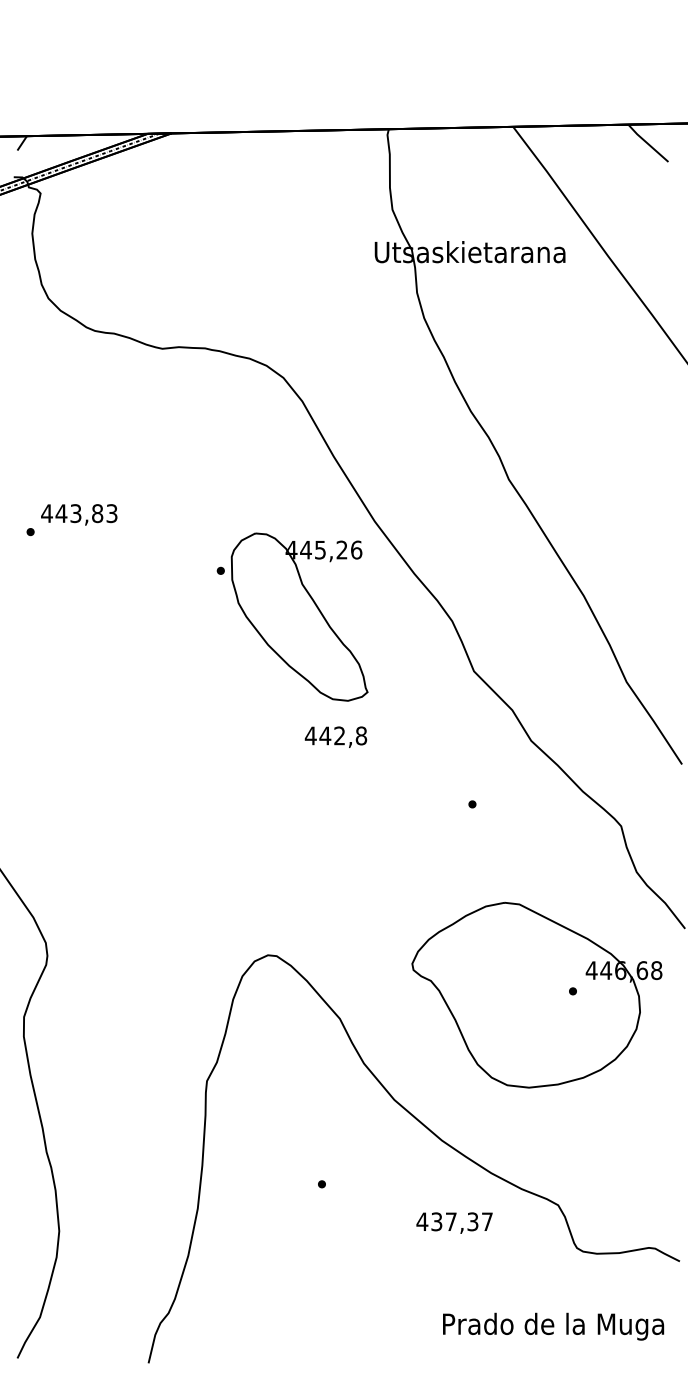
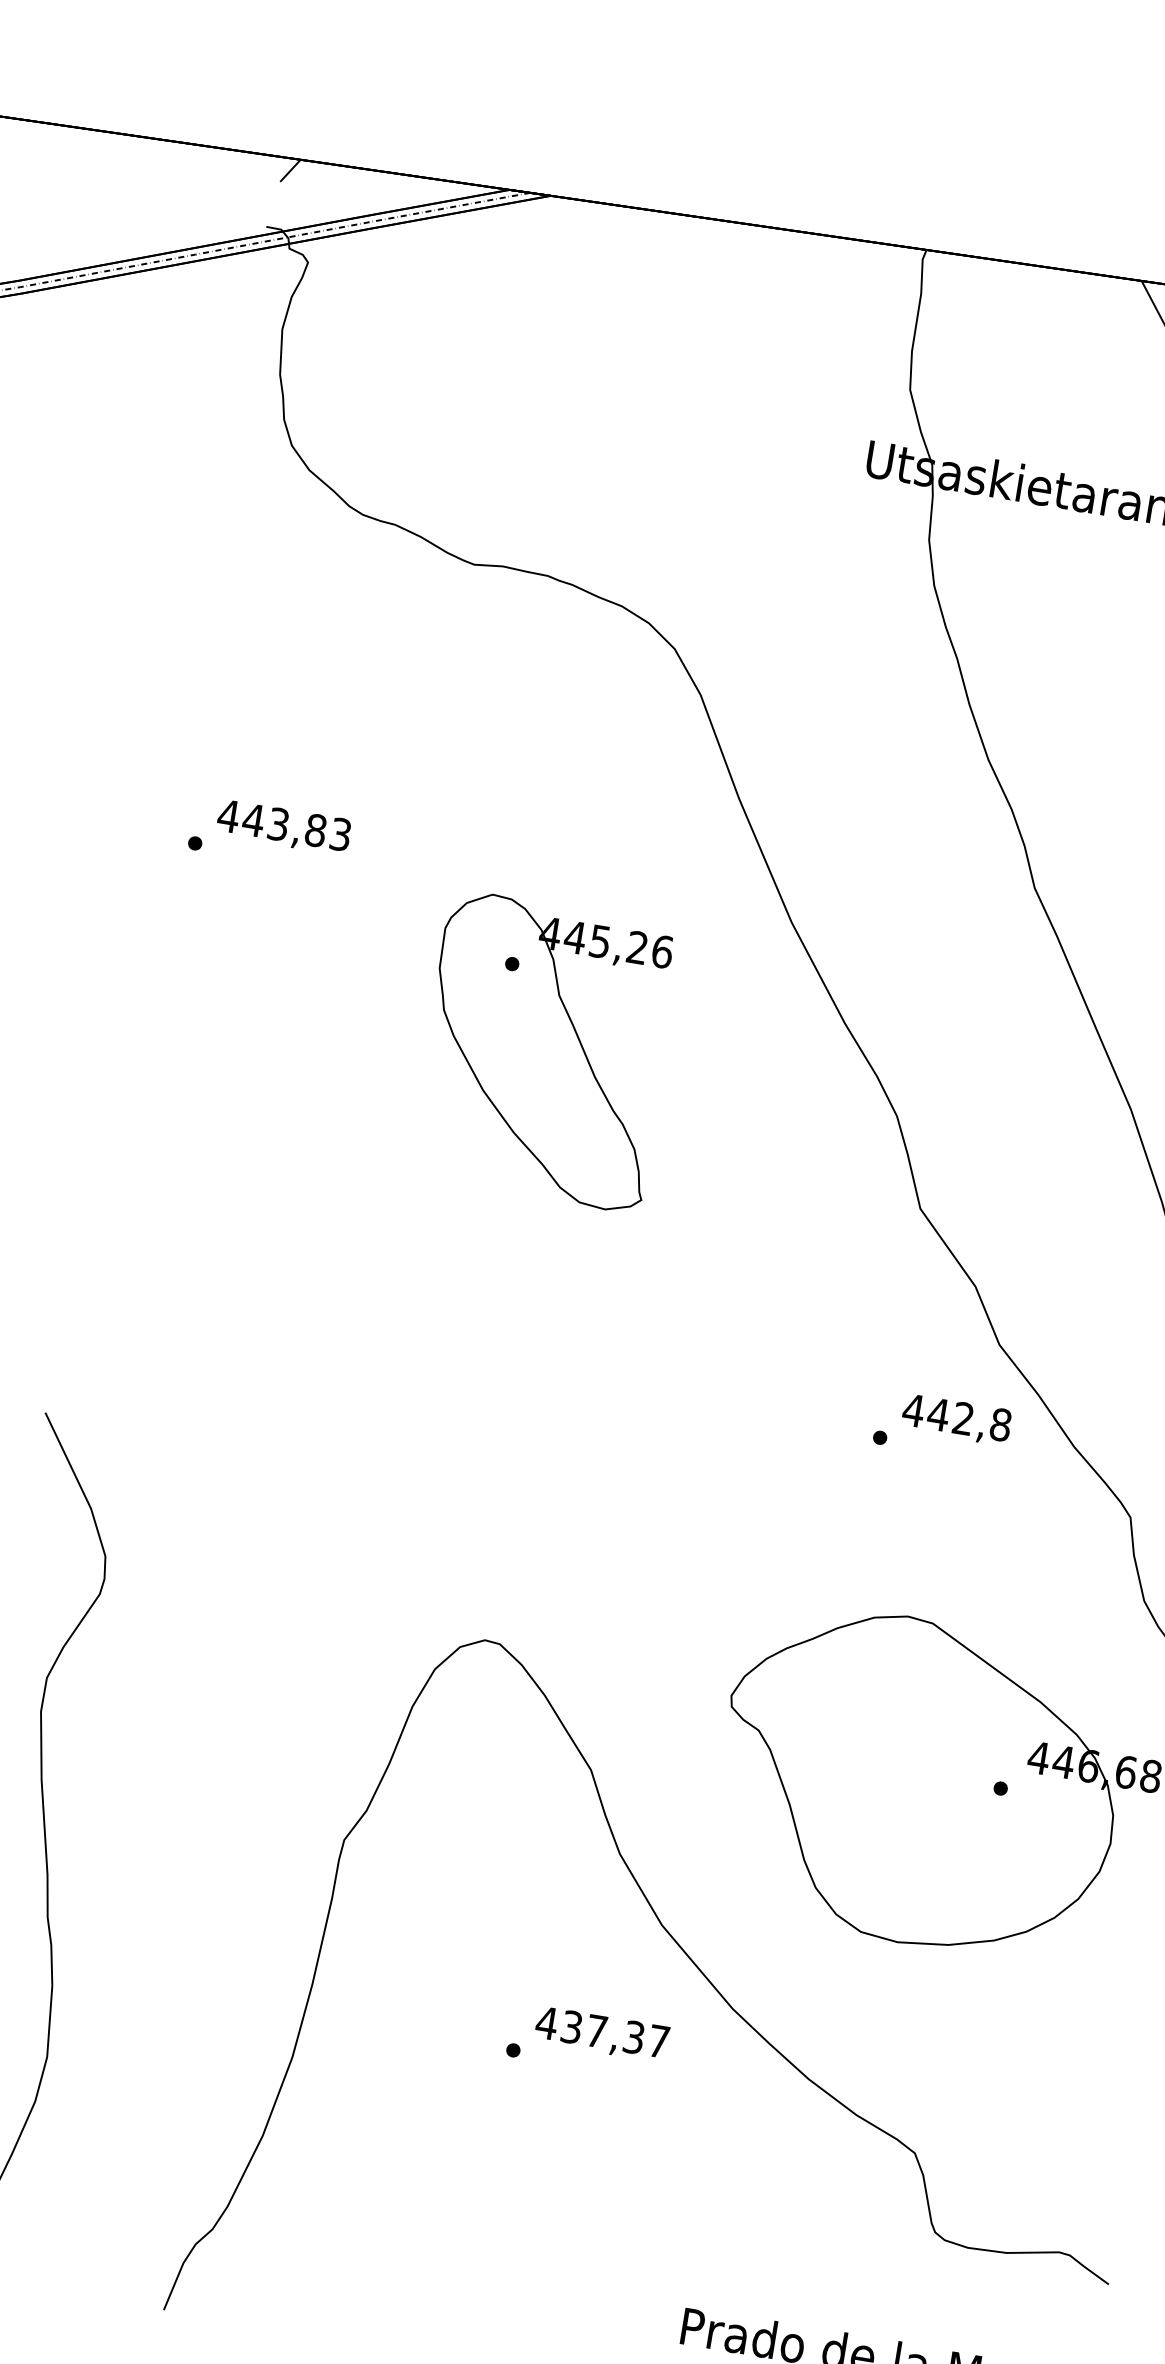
part: (299, 616) -> (545, 1050), moved
text: (335, 736) -> (955, 1418), moved
text: (454, 1222) -> (602, 2033), moved

